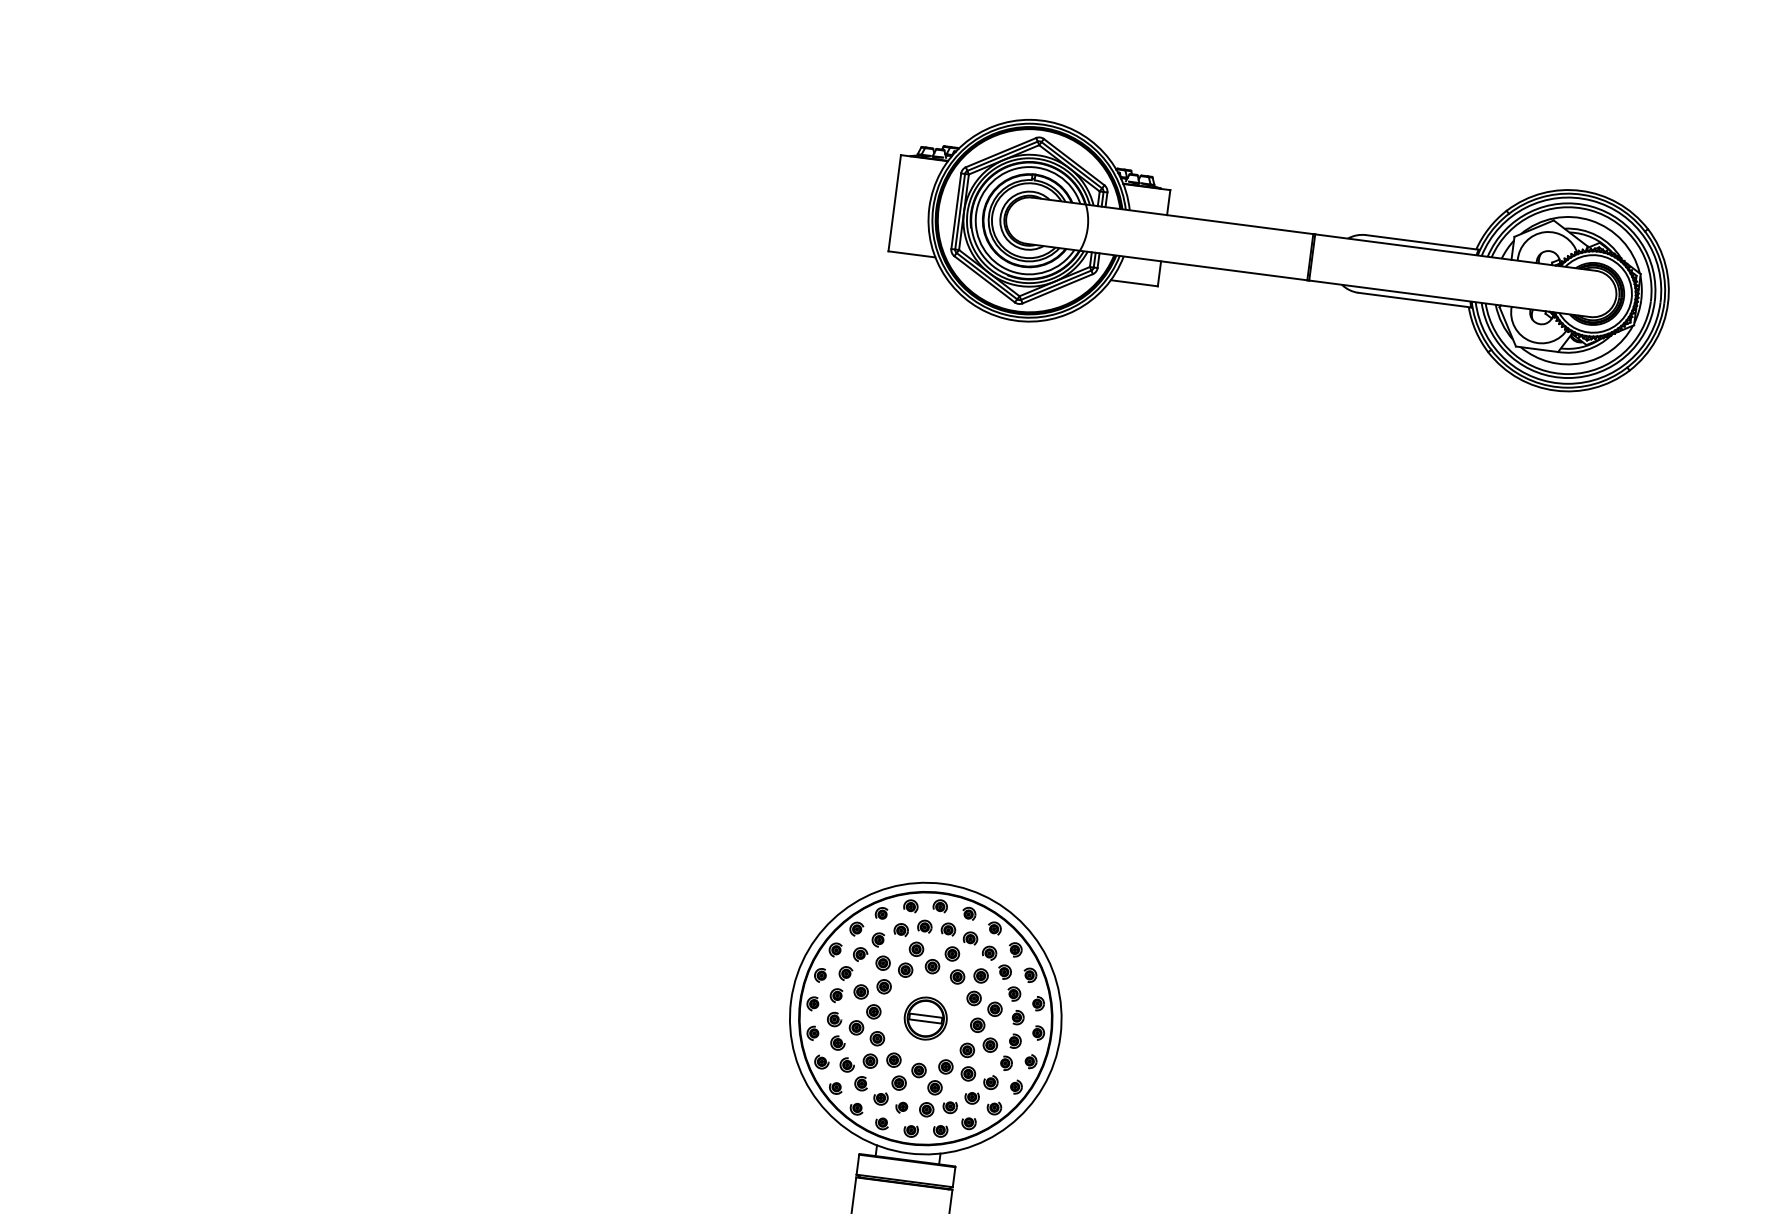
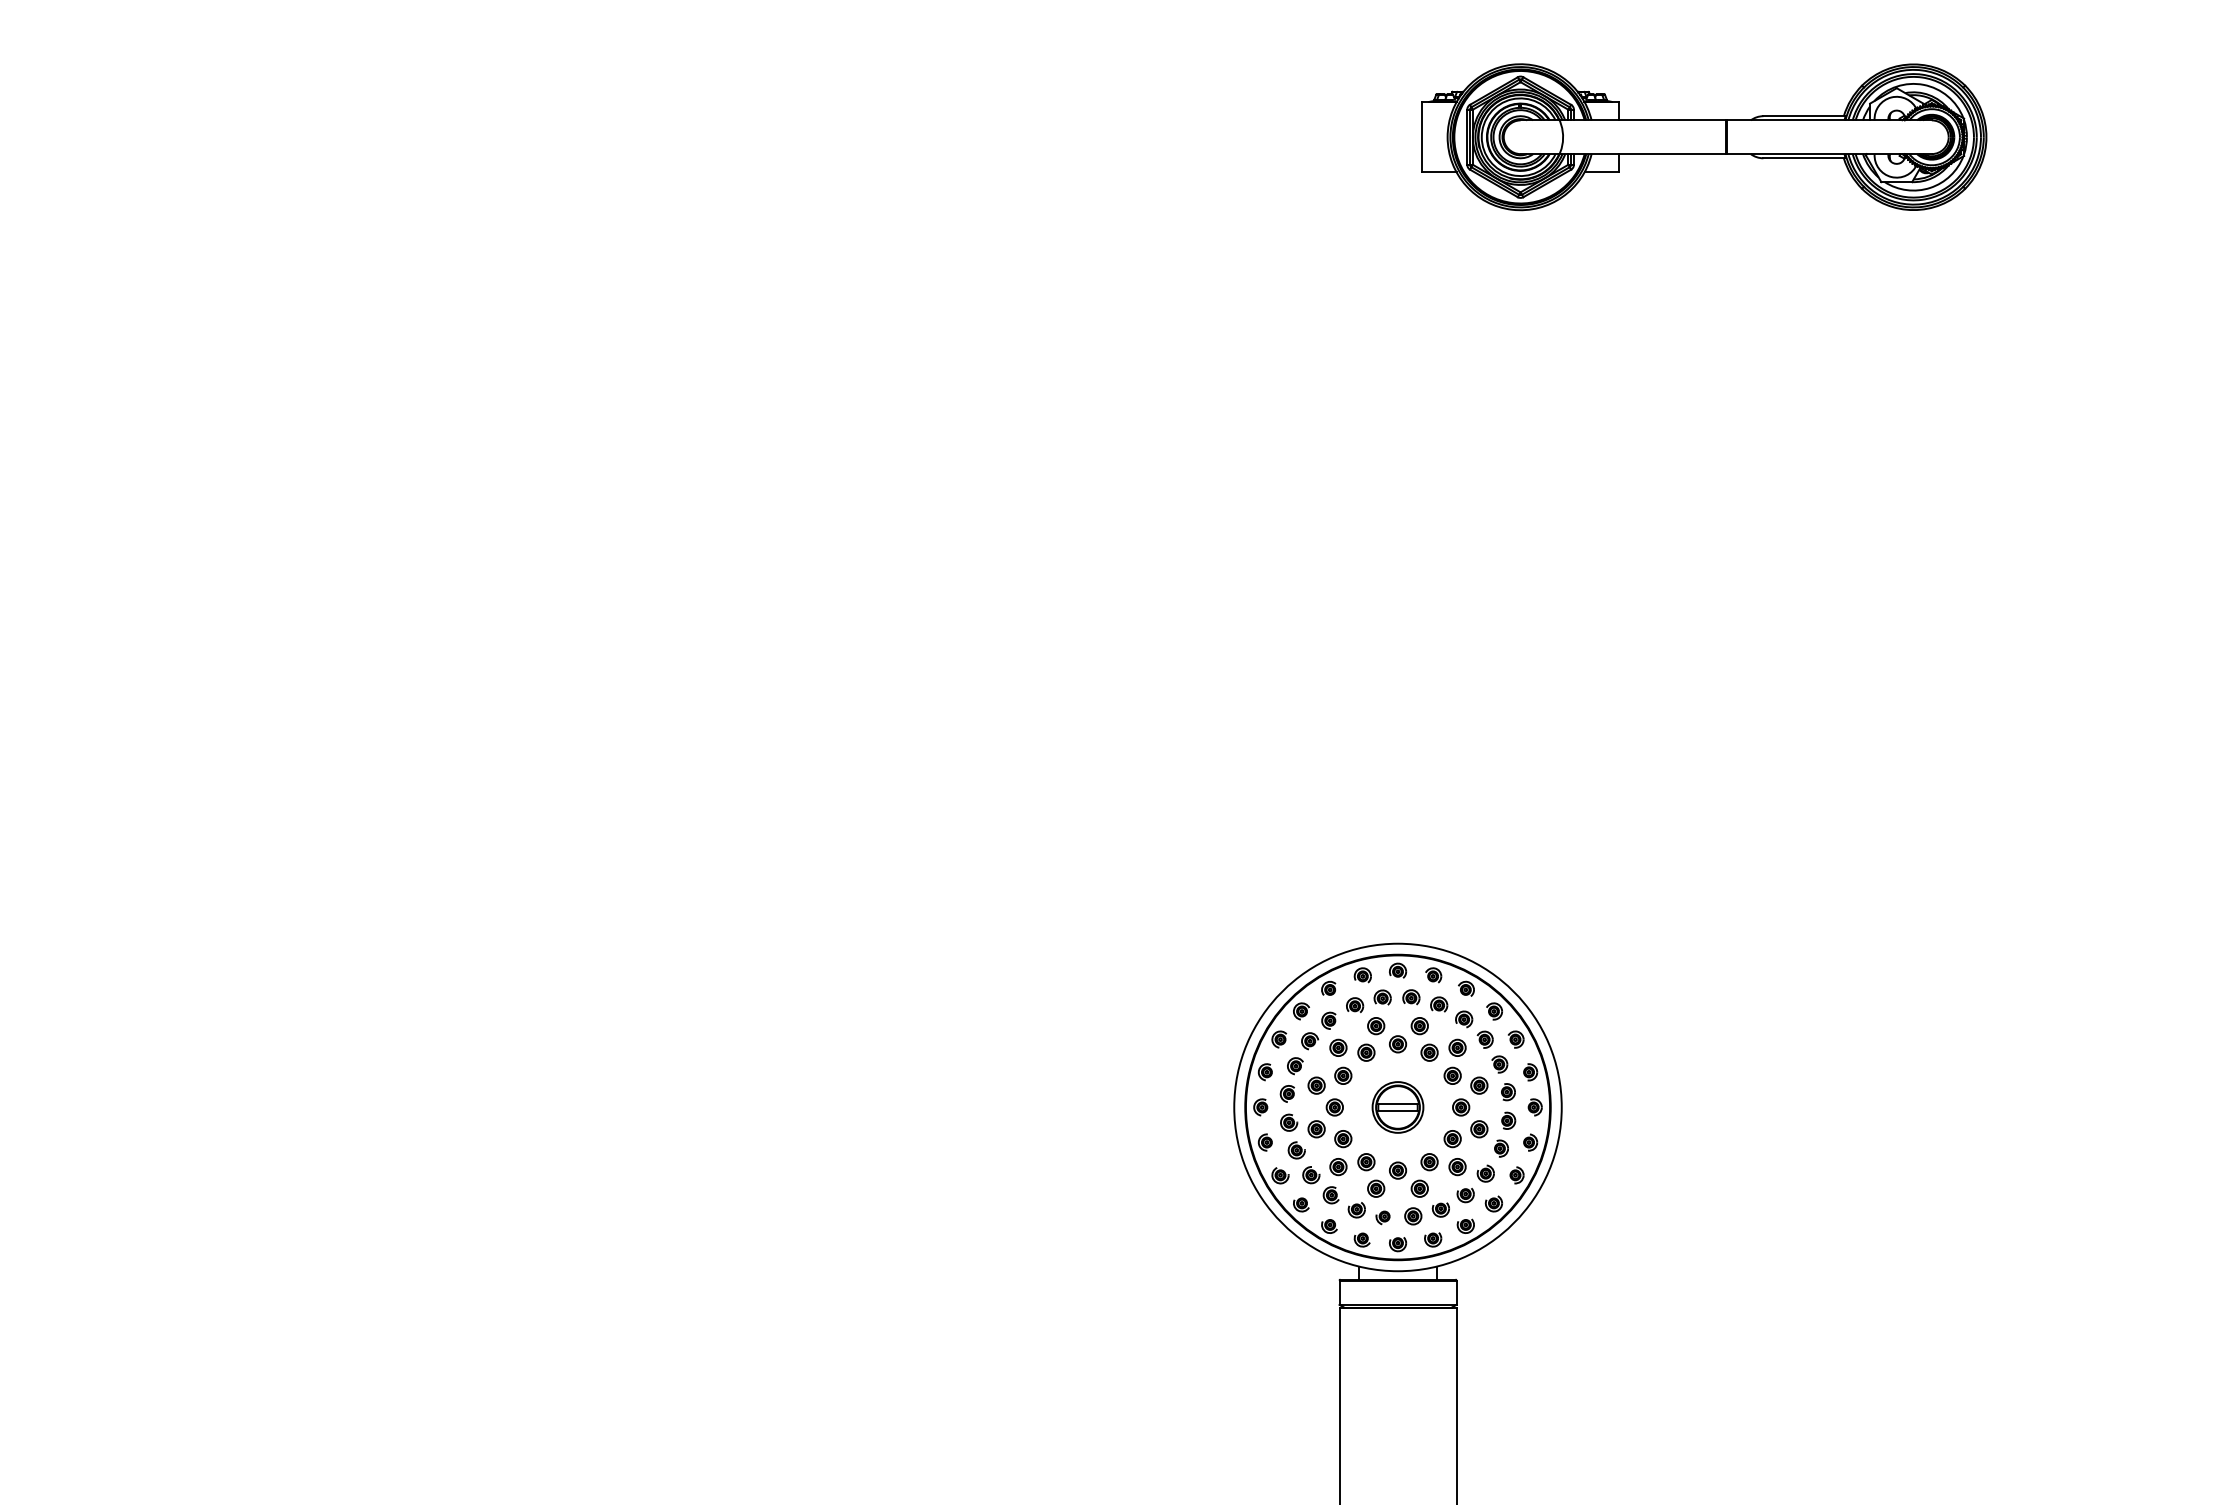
part: (1281, 252) -> (1704, 136), size x0.6

